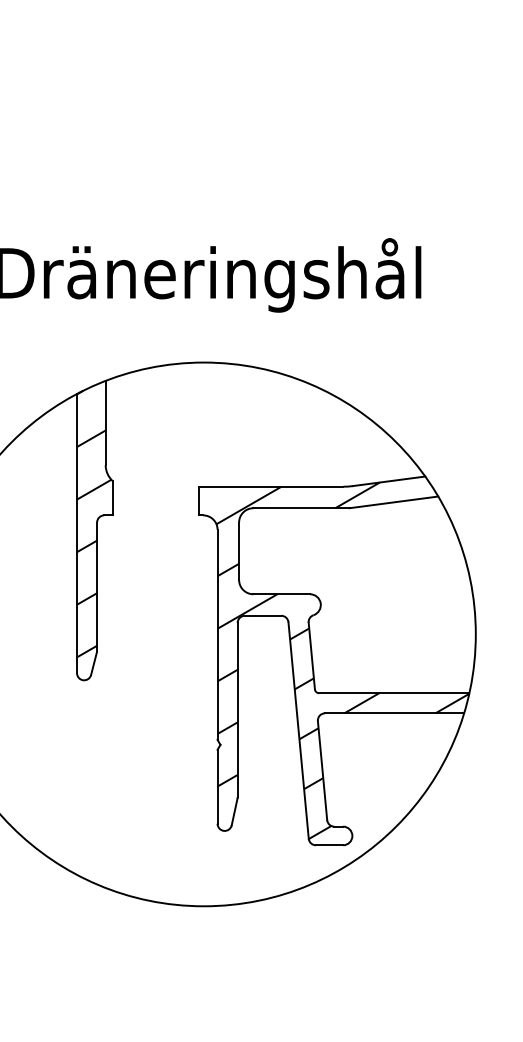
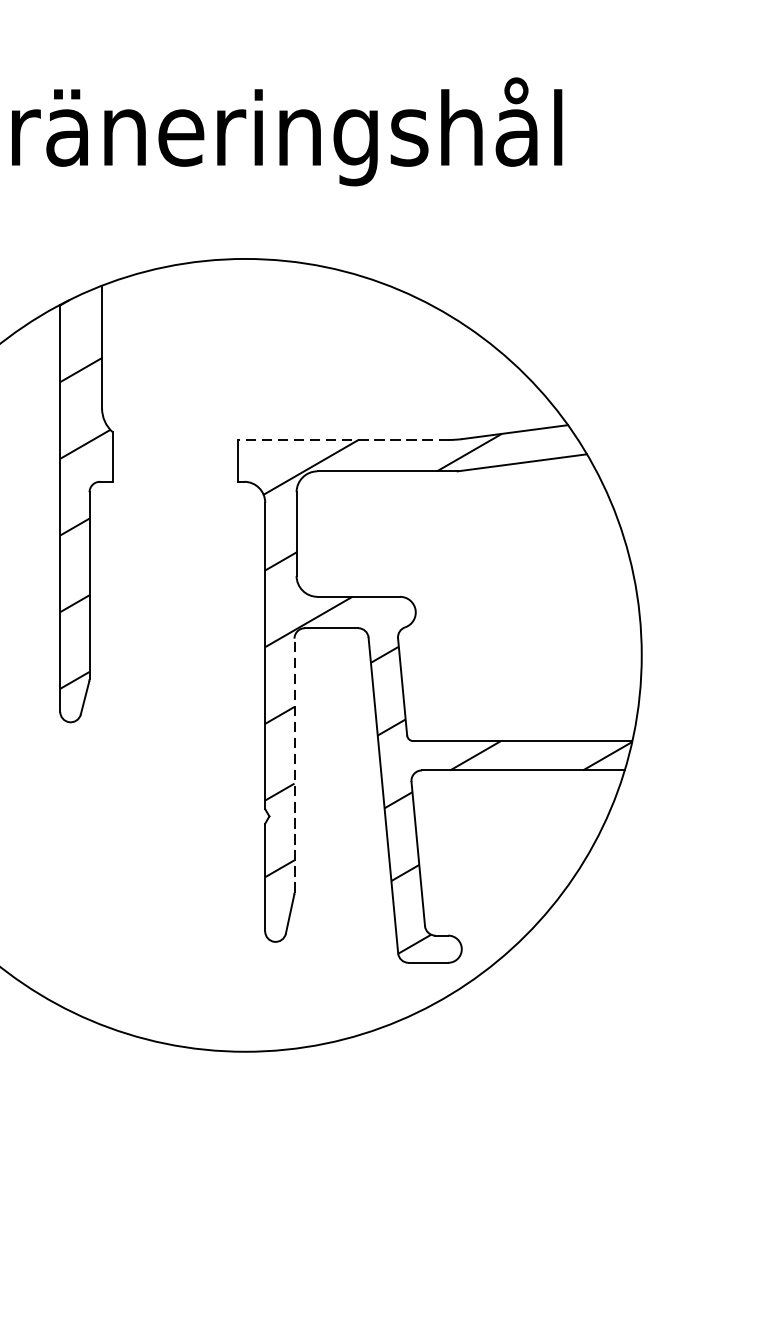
line: (270, 486) -> (342, 439), solid -> dashed
line: (237, 709) -> (294, 764), solid -> dashed

